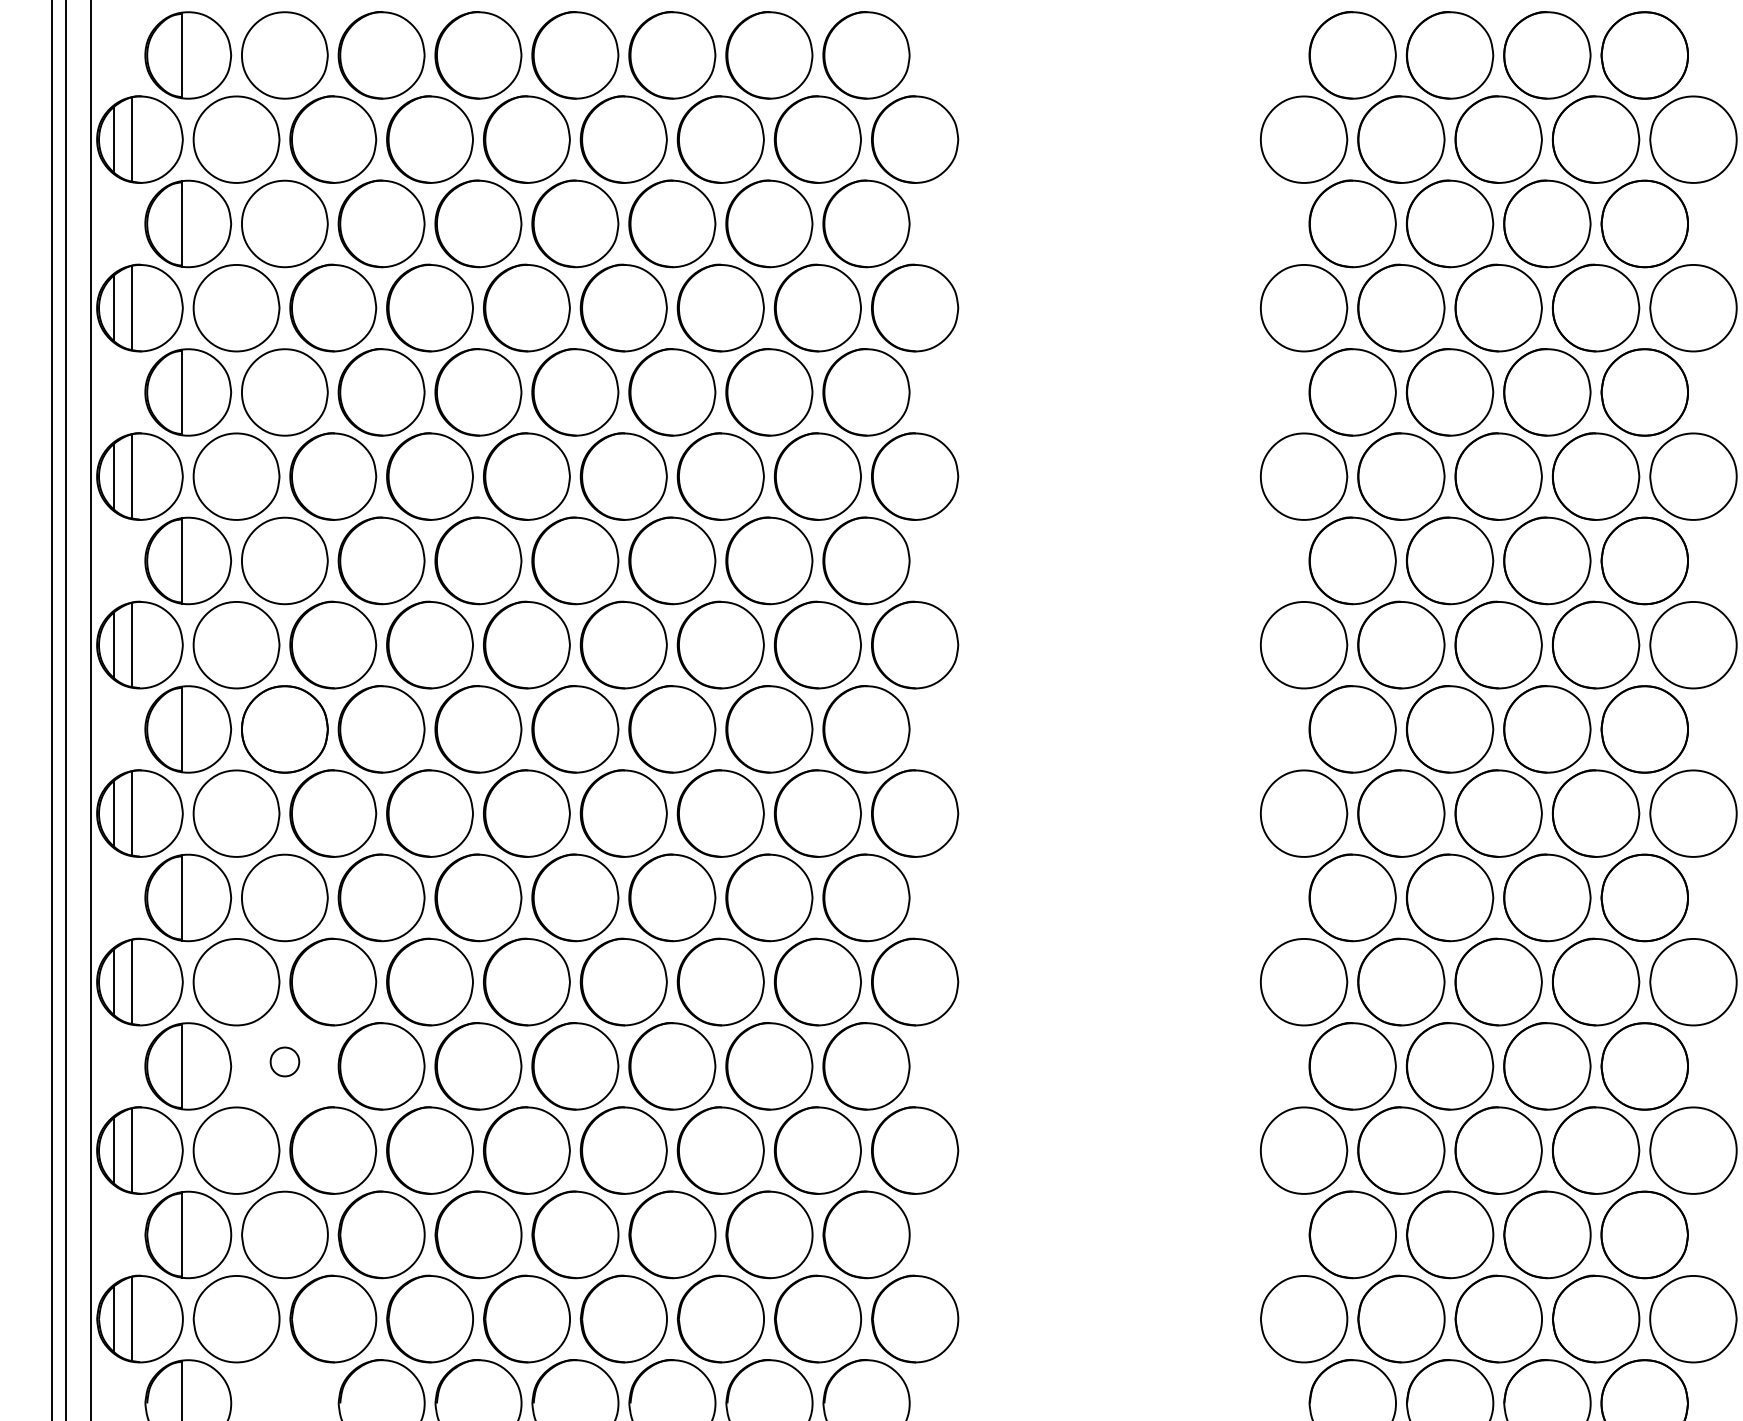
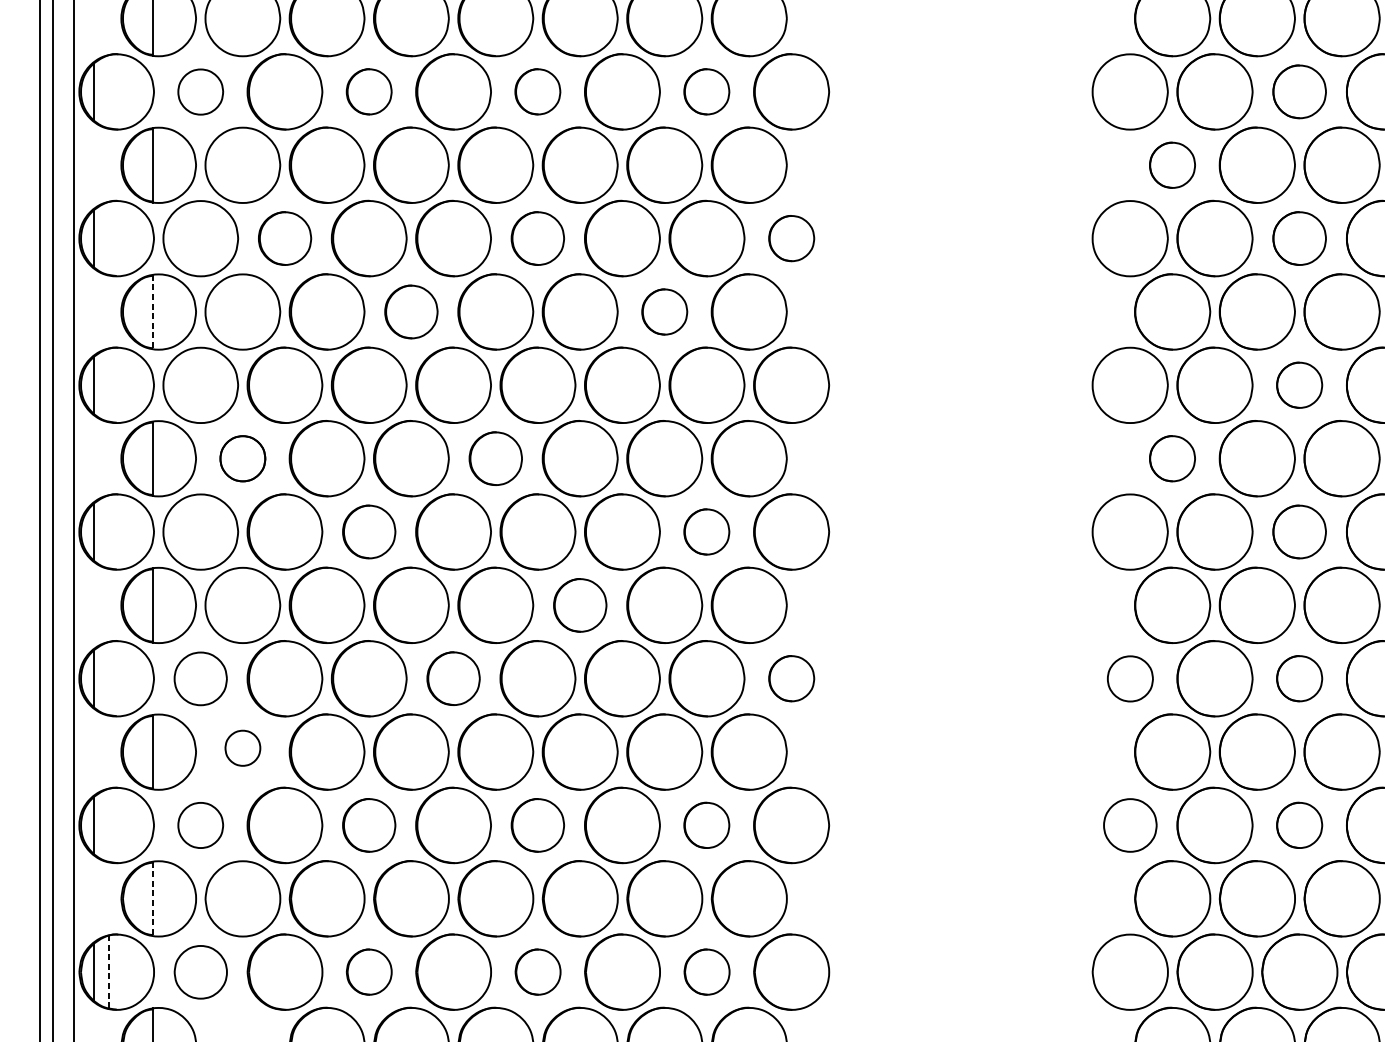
line: (131, 307) -> (109, 91), removed
part: (429, 307) -> (368, 91), size x0.6
part: (623, 307) -> (537, 91), size x0.6
part: (817, 307) -> (706, 91), size x0.6
part: (1498, 307) -> (1299, 91), size x0.7
part: (236, 308) -> (200, 92), size x0.6
part: (1352, 392) -> (1172, 165), size x0.6
line: (131, 476) -> (109, 238), removed
part: (333, 476) -> (285, 238), size x0.7
part: (623, 476) -> (537, 238), size x0.7
part: (915, 476) -> (791, 238), size x0.6
part: (1498, 476) -> (1299, 238), size x0.7
line: (181, 560) -> (152, 311), solid -> dashed
part: (478, 560) -> (411, 311), size x0.7
part: (769, 560) -> (664, 311), size x0.6
line: (131, 644) -> (109, 384), removed
part: (1498, 644) -> (1299, 384), size x0.6
part: (284, 729) -> (242, 458), size x0.6
part: (575, 729) -> (495, 458), size x0.7
part: (1352, 729) -> (1172, 458), size x0.6
line: (131, 813) -> (109, 531), removed
part: (429, 813) -> (368, 531), size x0.7
part: (817, 813) -> (706, 531), size x0.6
part: (1498, 813) -> (1299, 531), size x0.7
part: (672, 897) -> (580, 605), size x0.7
line: (131, 981) -> (109, 678), removed
part: (526, 981) -> (453, 678), size x0.7
part: (915, 981) -> (791, 678), size x0.6
part: (1498, 981) -> (1299, 678), size x0.6
part: (236, 982) -> (200, 679), size x0.7
part: (1304, 982) -> (1130, 679), size x0.6
part: (284, 1061) -> (242, 747), size x1.4
line: (131, 1150) -> (109, 825), removed
part: (236, 1150) -> (200, 825), size x0.6
part: (429, 1150) -> (368, 825), size x0.7
part: (623, 1150) -> (537, 825), size x0.7
part: (817, 1150) -> (706, 825), size x0.6
part: (1304, 1150) -> (1130, 825), size x0.7
part: (1498, 1150) -> (1299, 825), size x0.6
line: (181, 1234) -> (152, 898), solid -> dashed
line: (131, 1318) -> (109, 971), solid -> dashed
part: (429, 1318) -> (368, 971), size x0.6
part: (623, 1318) -> (537, 971), size x0.6
part: (817, 1318) -> (706, 971), size x0.6
part: (236, 1319) -> (200, 972), size x0.7

